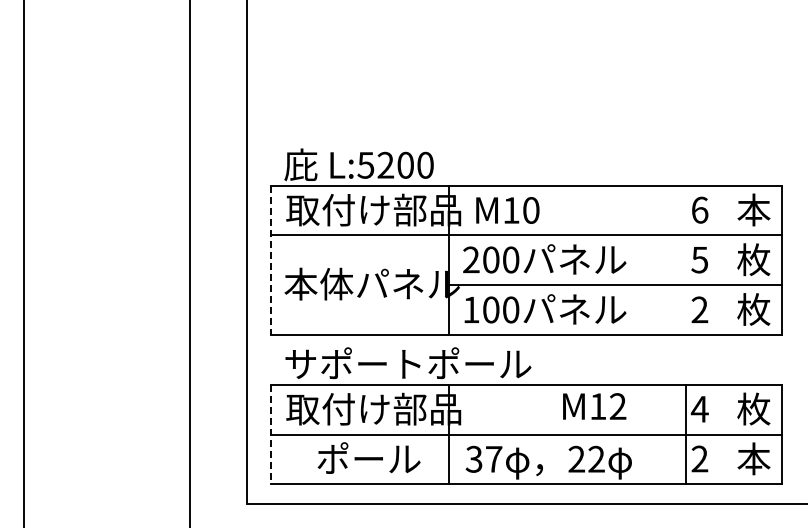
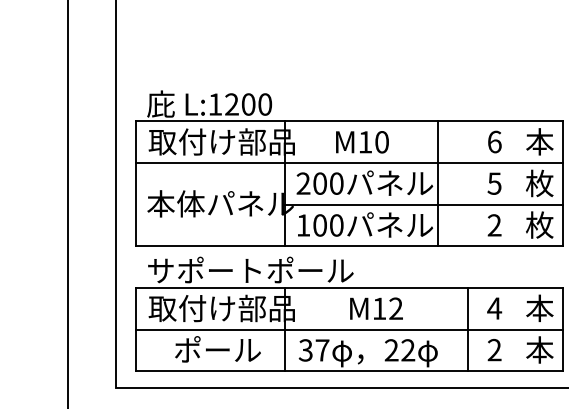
text: (365, 165) -> (214, 104), L:5200 -> L:1200
text: (507, 210) -> (362, 142), moved
line: (632, 259) -> (438, 183), added
line: (271, 260) -> (136, 184), dashed -> solid
text: (594, 406) -> (376, 308), moved
text: (753, 408) -> (539, 307), 枚 -> 本
line: (271, 434) -> (136, 329), dashed -> solid
line: (685, 434) -> (468, 329), moved

